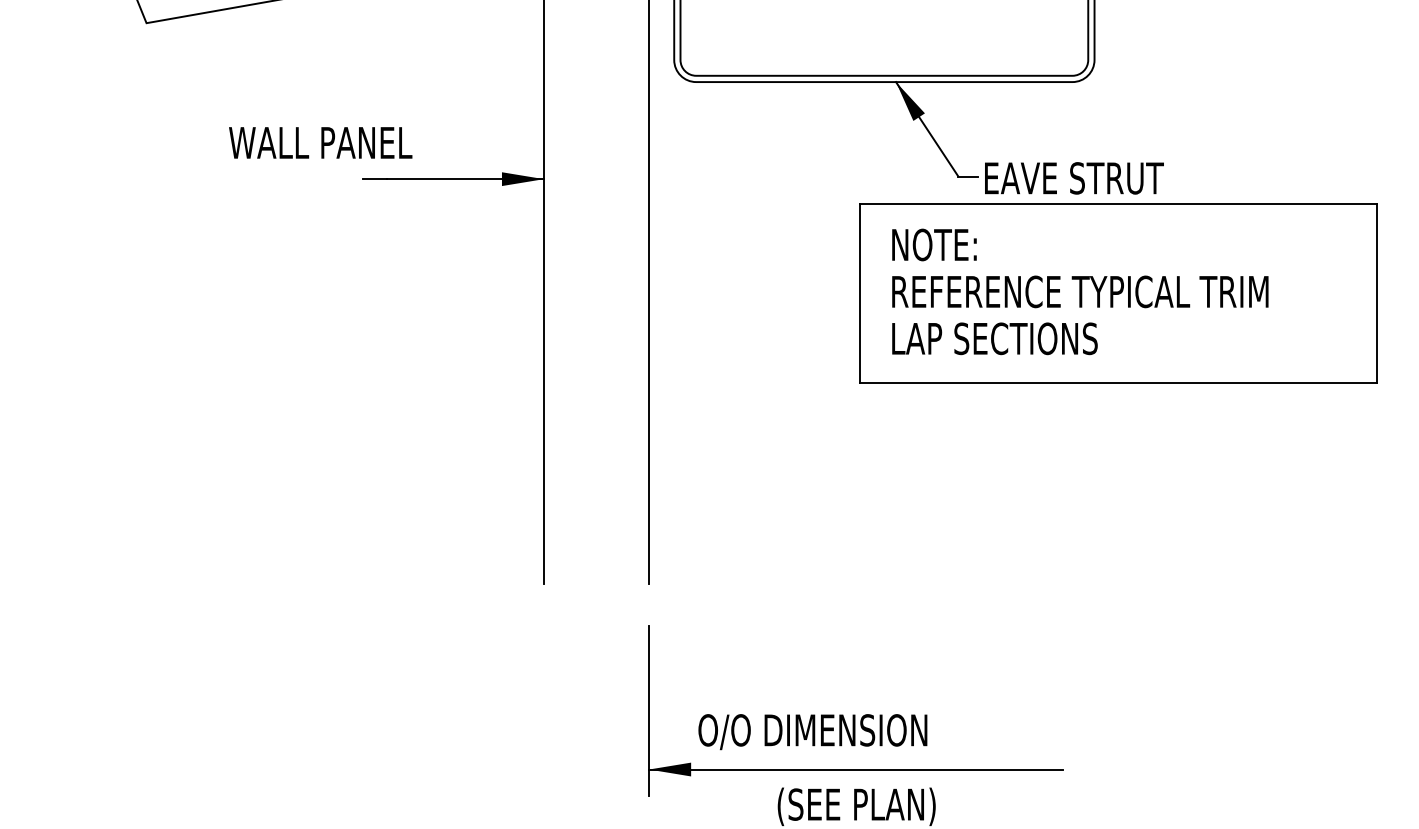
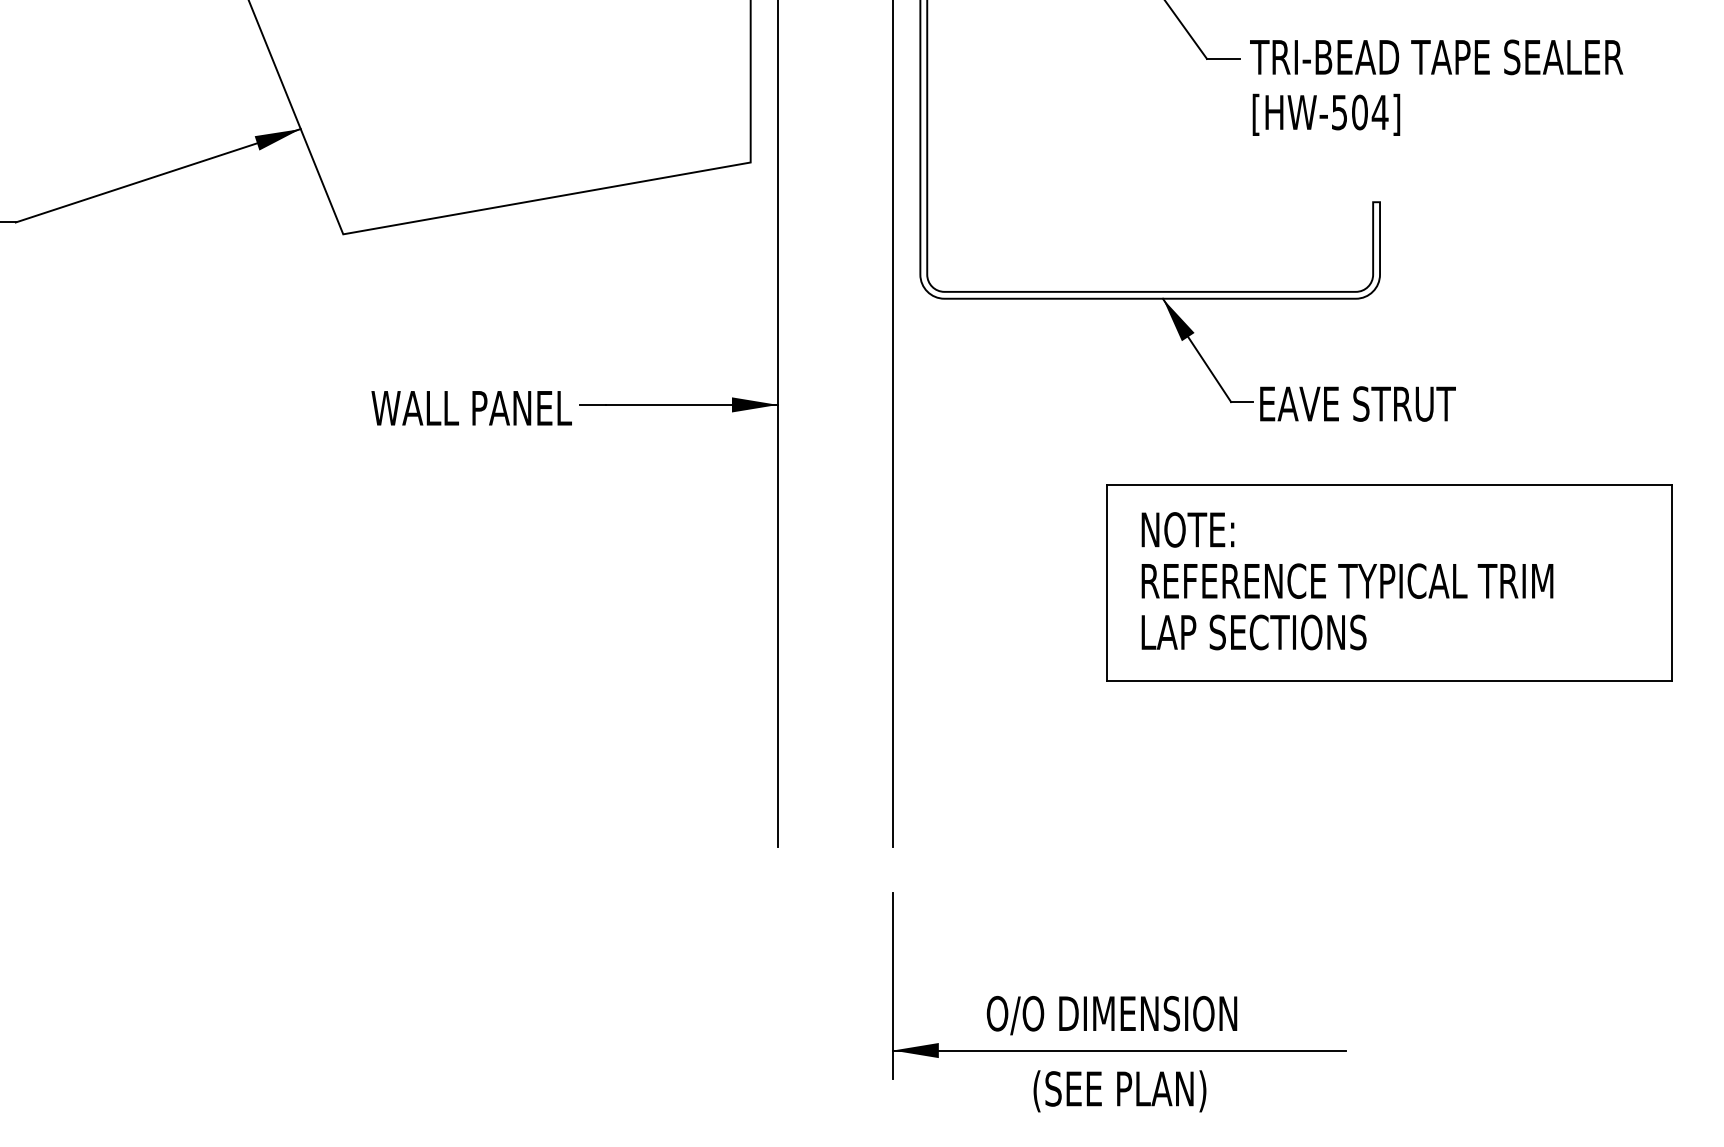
text: (320, 143) -> (471, 408), moved
part: (1118, 293) -> (1389, 582), moved
text: (812, 731) -> (1111, 1015), moved

